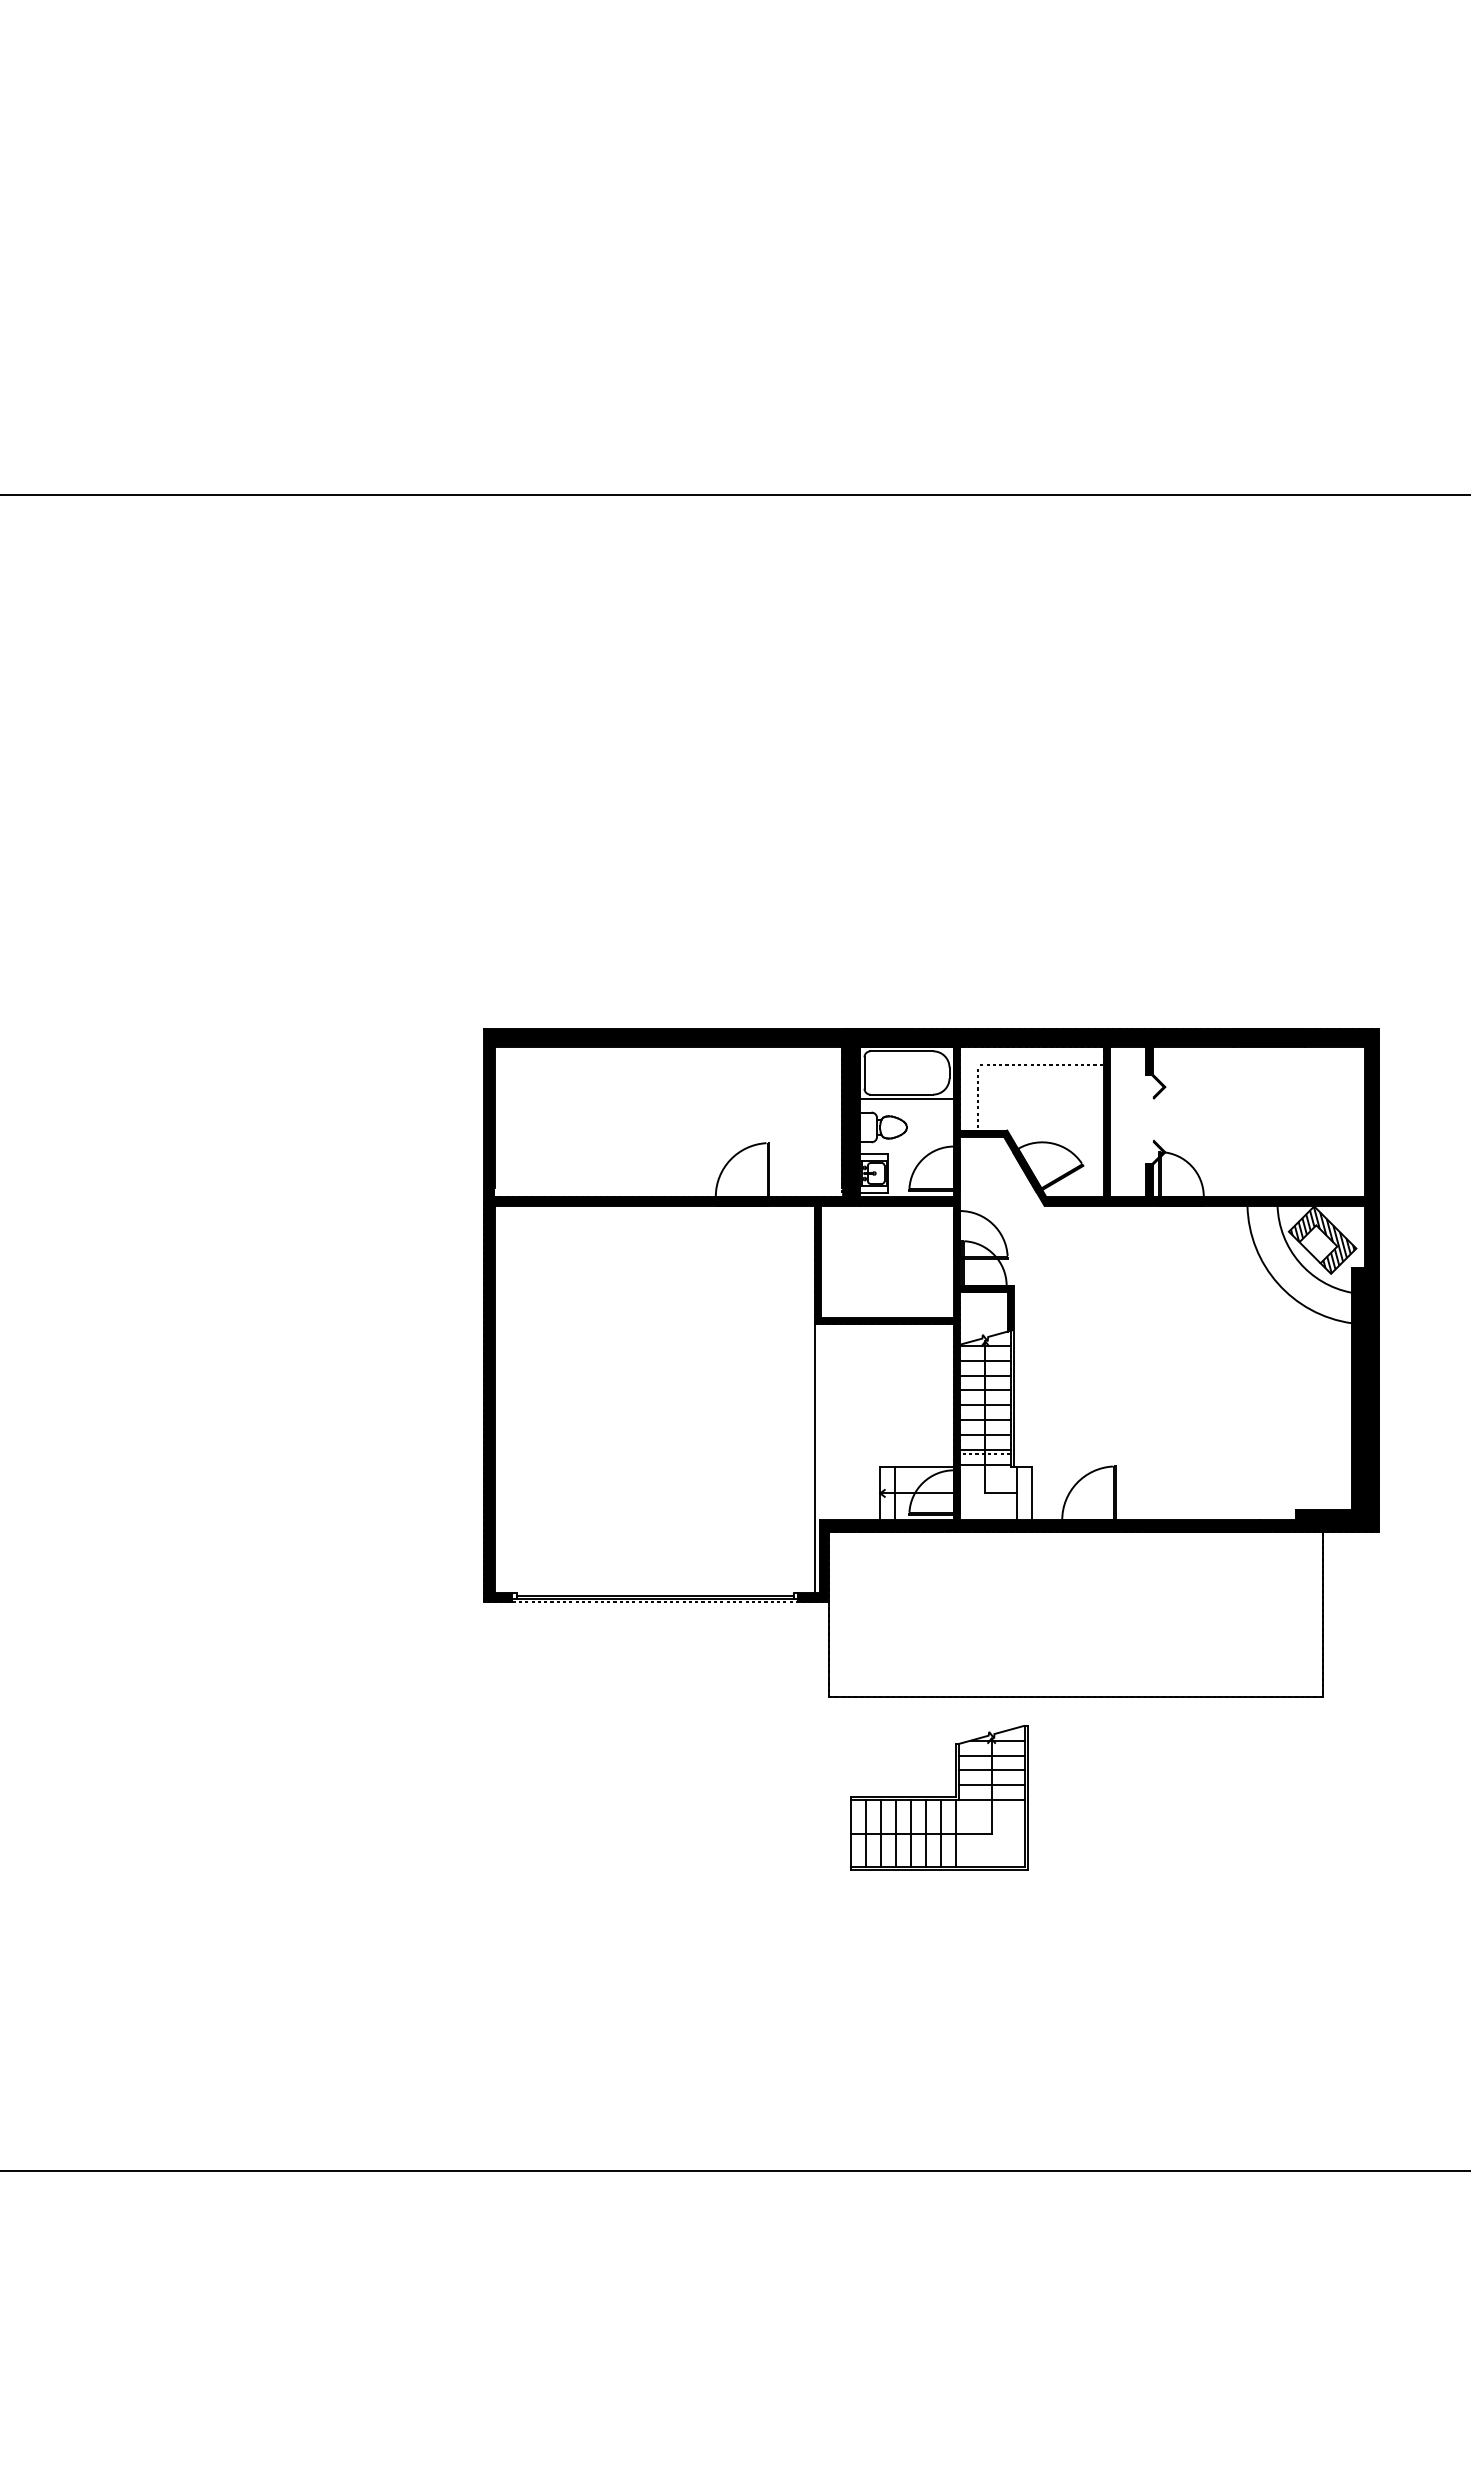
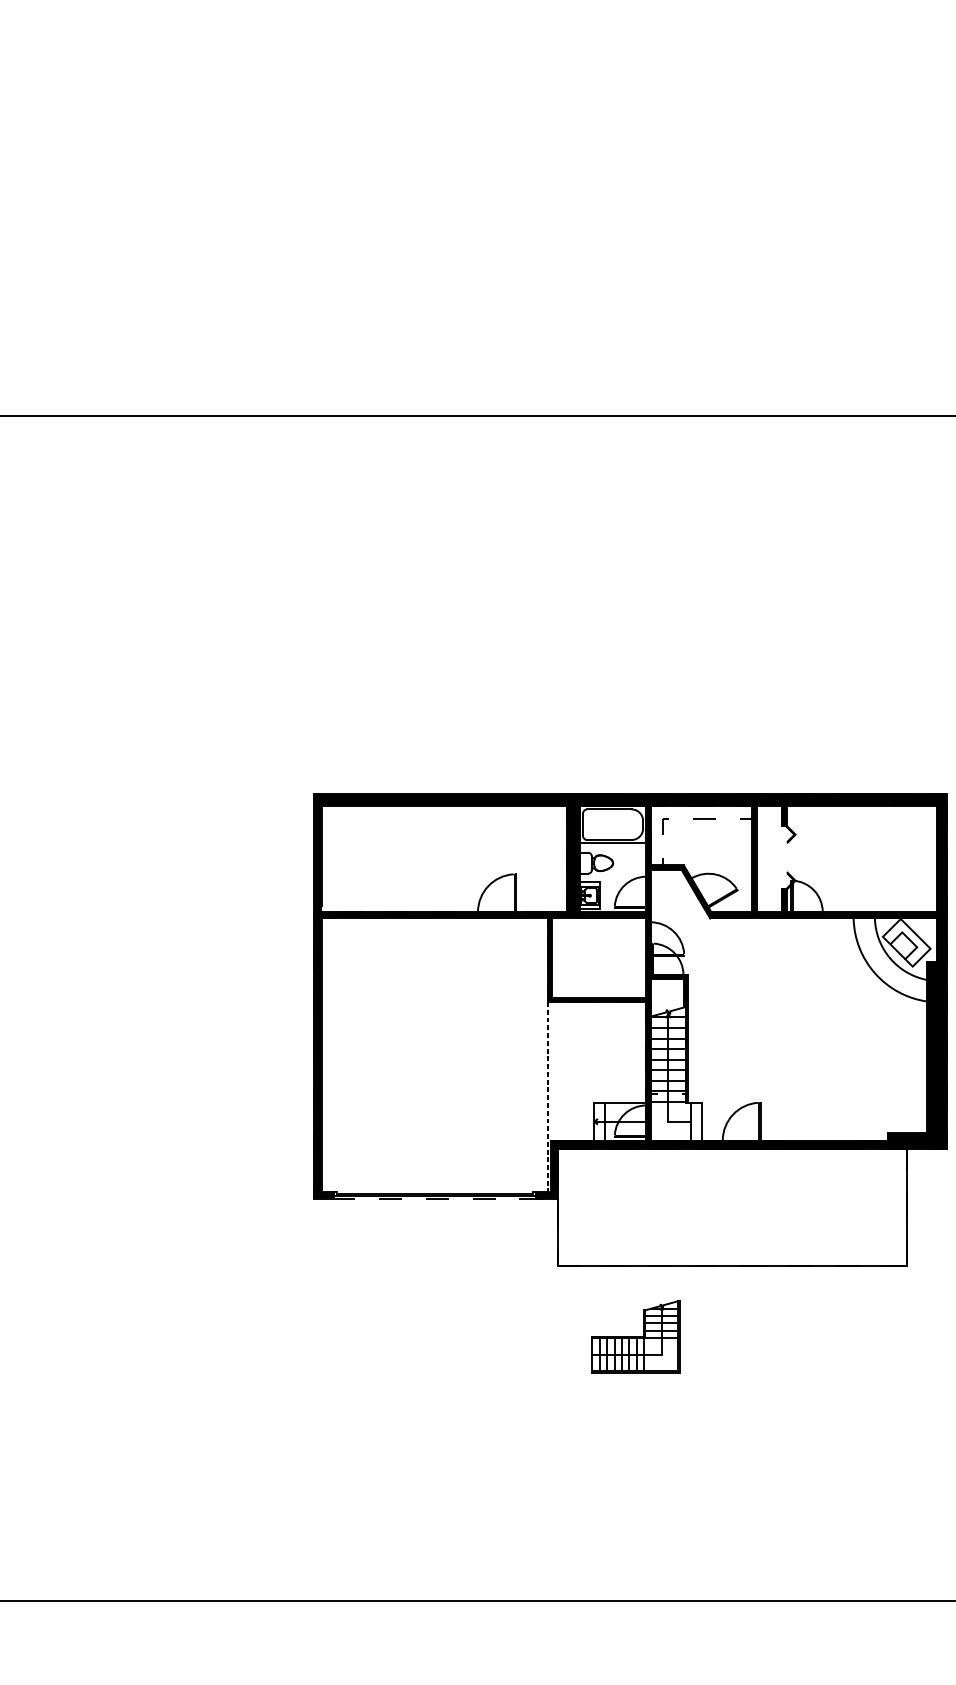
hatch: (1322, 1239) -> (906, 942), removed
line: (814, 1458) -> (547, 1097), solid -> dashed
part: (939, 1797) -> (636, 1336), size x0.7

